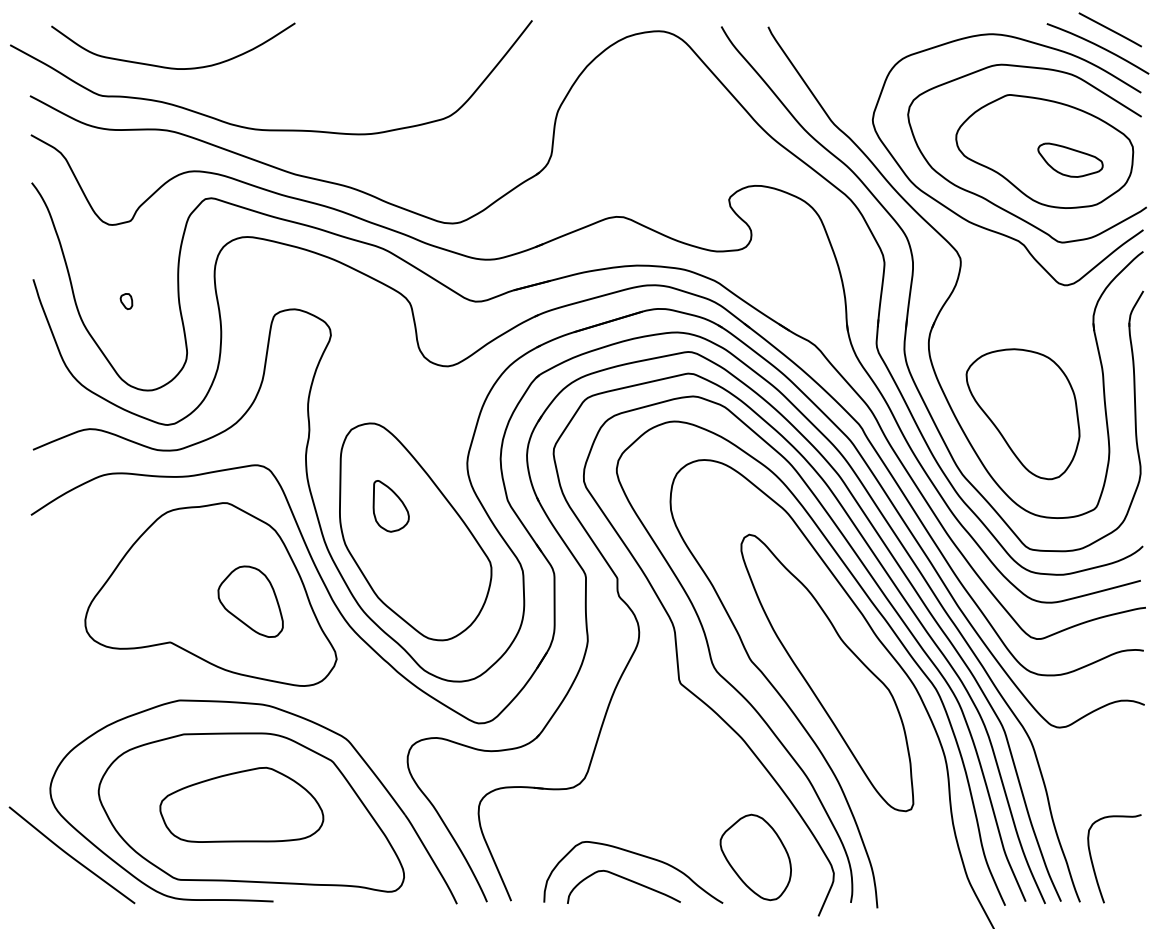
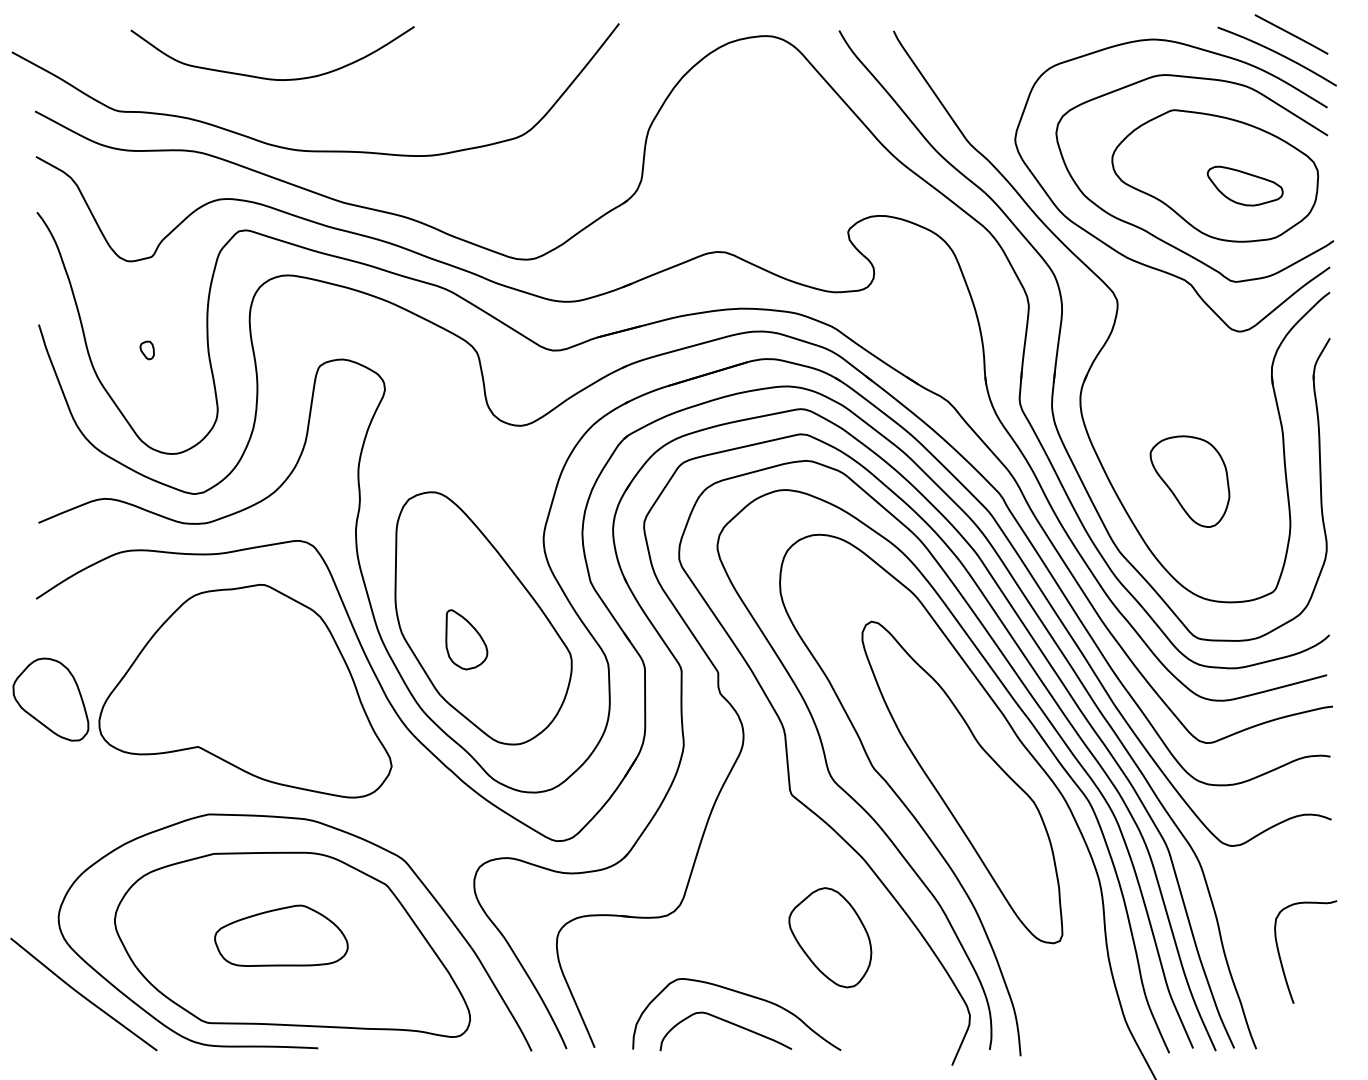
curve: (173, 67) -> (272, 78), moved
part: (1022, 414) -> (1189, 481), size x0.6
part: (390, 506) -> (465, 640), moved
part: (250, 601) -> (50, 699), moved
part: (241, 804) -> (280, 935), size x0.7
part: (755, 857) -> (829, 937), moved
curve: (1093, 863) -> (1281, 957), moved

